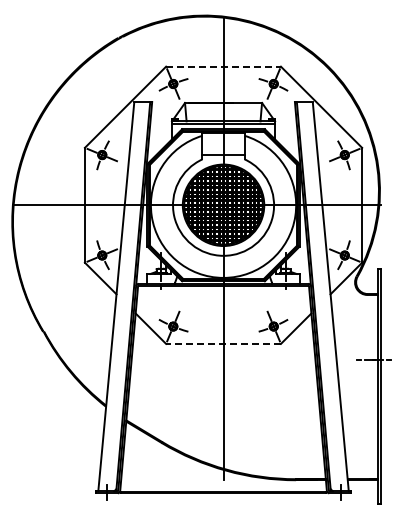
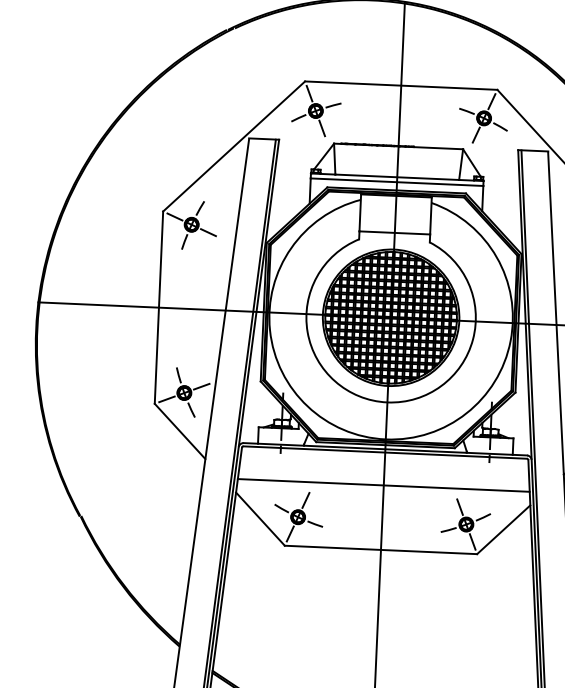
line: (224, 66) -> (402, 85), dashed -> solid
line: (223, 305) -> (383, 485), added
line: (223, 343) -> (380, 549), dashed -> solid

